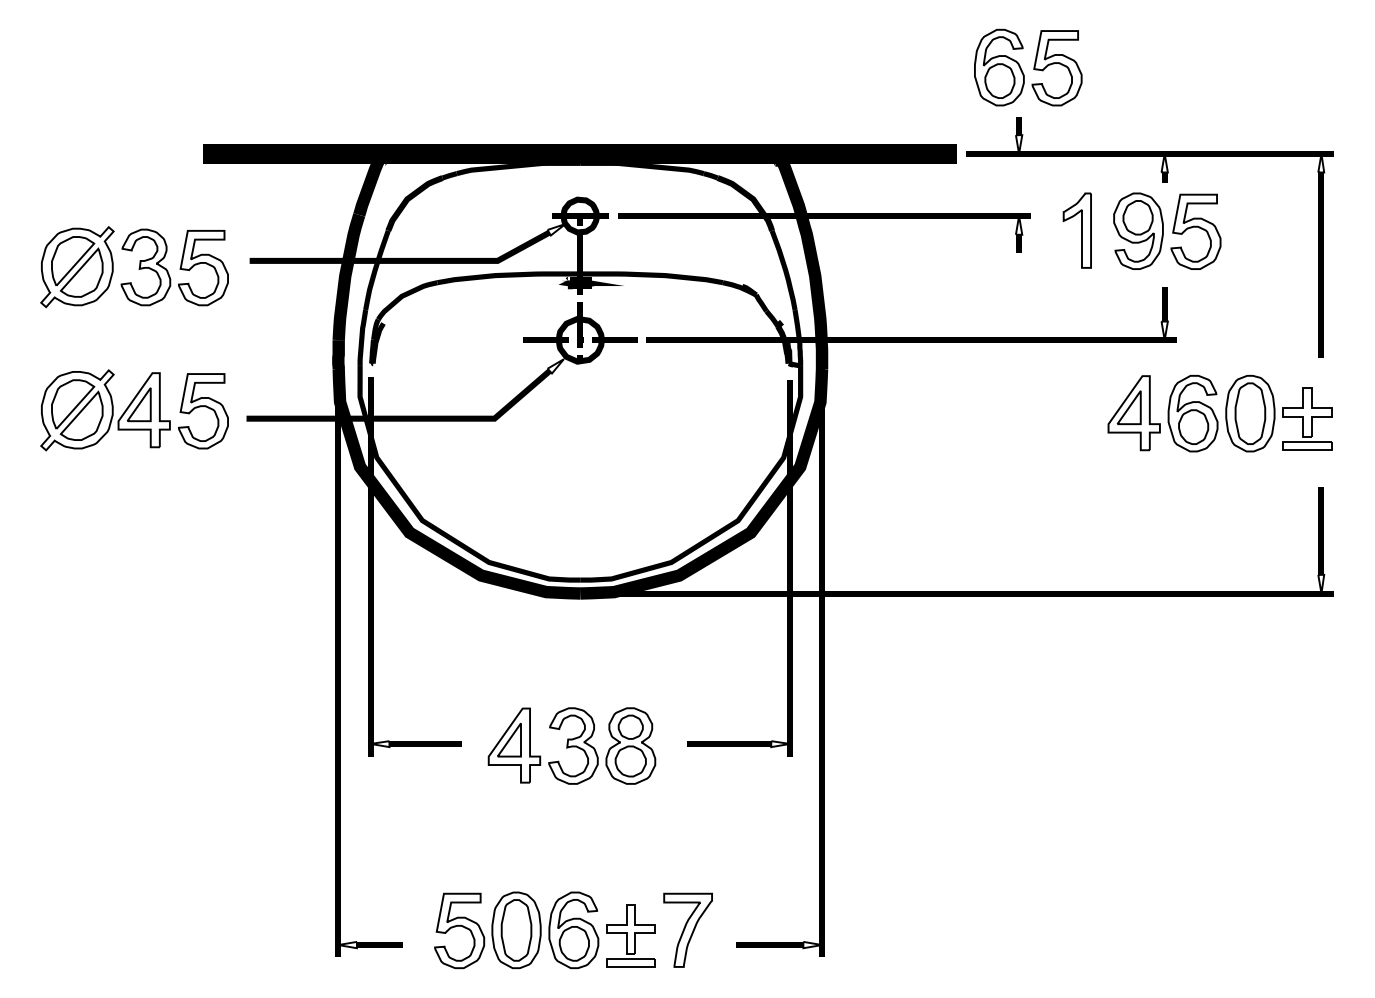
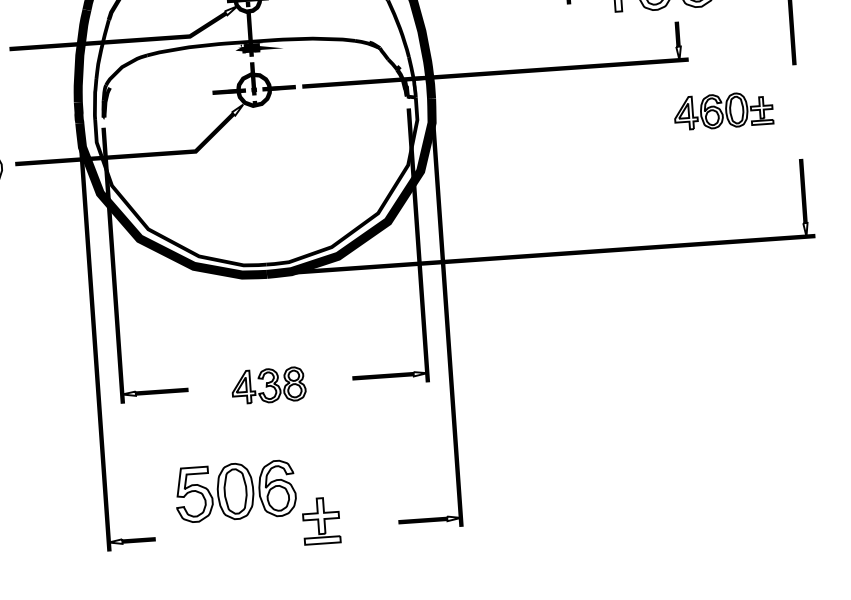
part: (1219, 413) -> (723, 110), size x0.6
part: (571, 745) -> (268, 385), size x0.6
part: (687, 929) -> (362, 513), removed
part: (516, 930) -> (235, 491), moved

